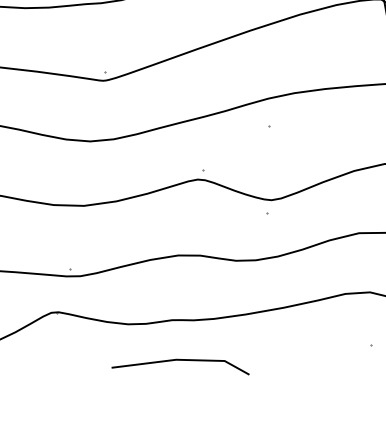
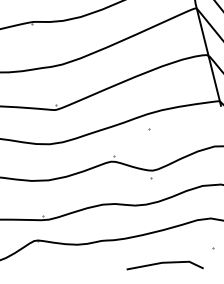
line: (179, 361) -> (164, 263), moved

